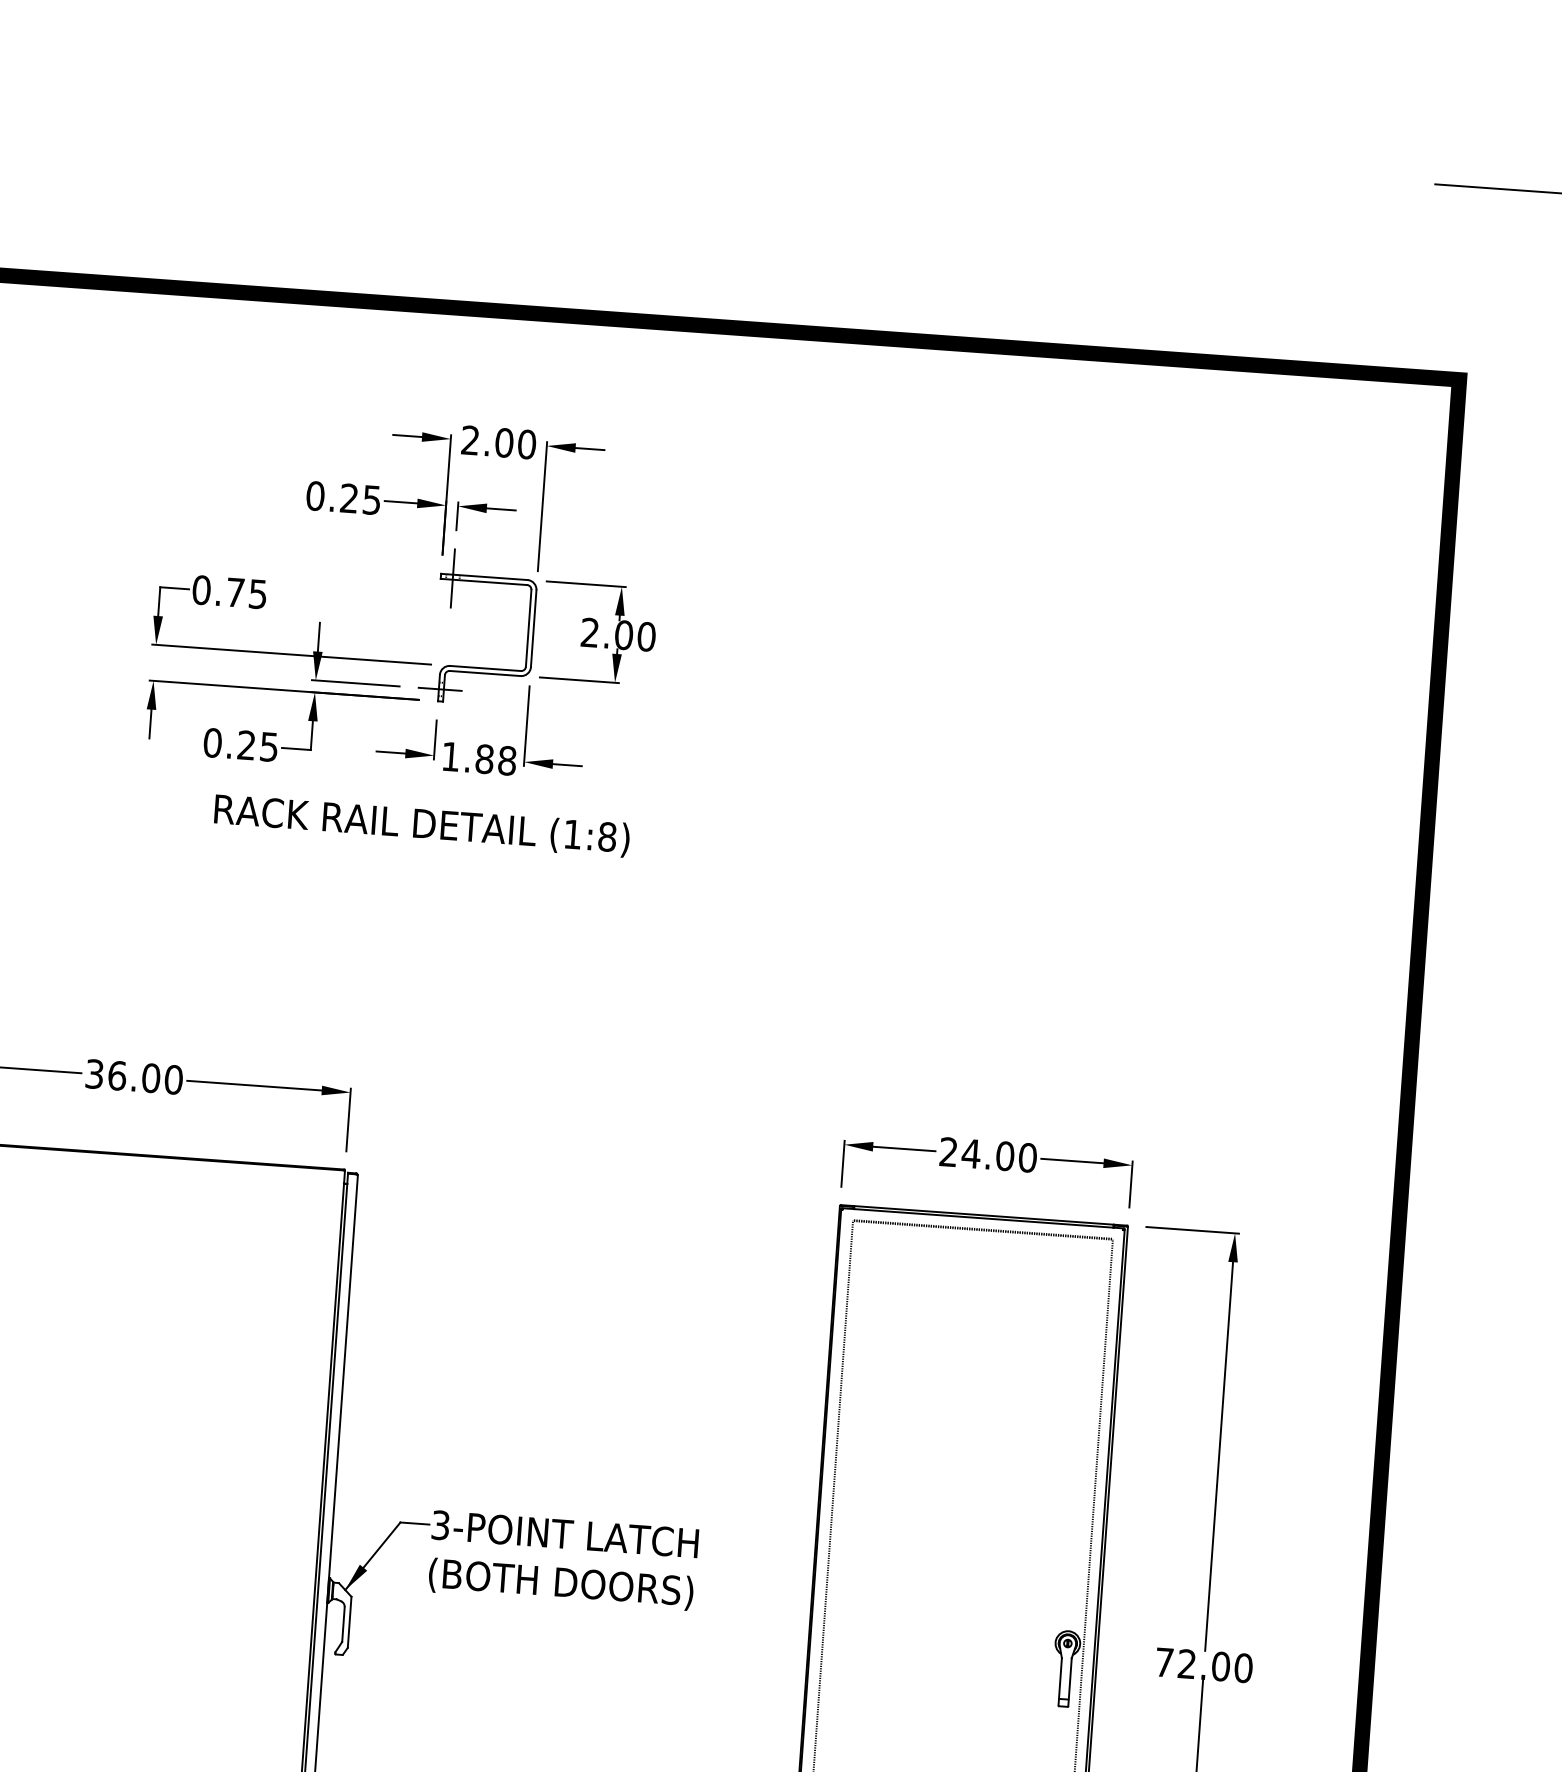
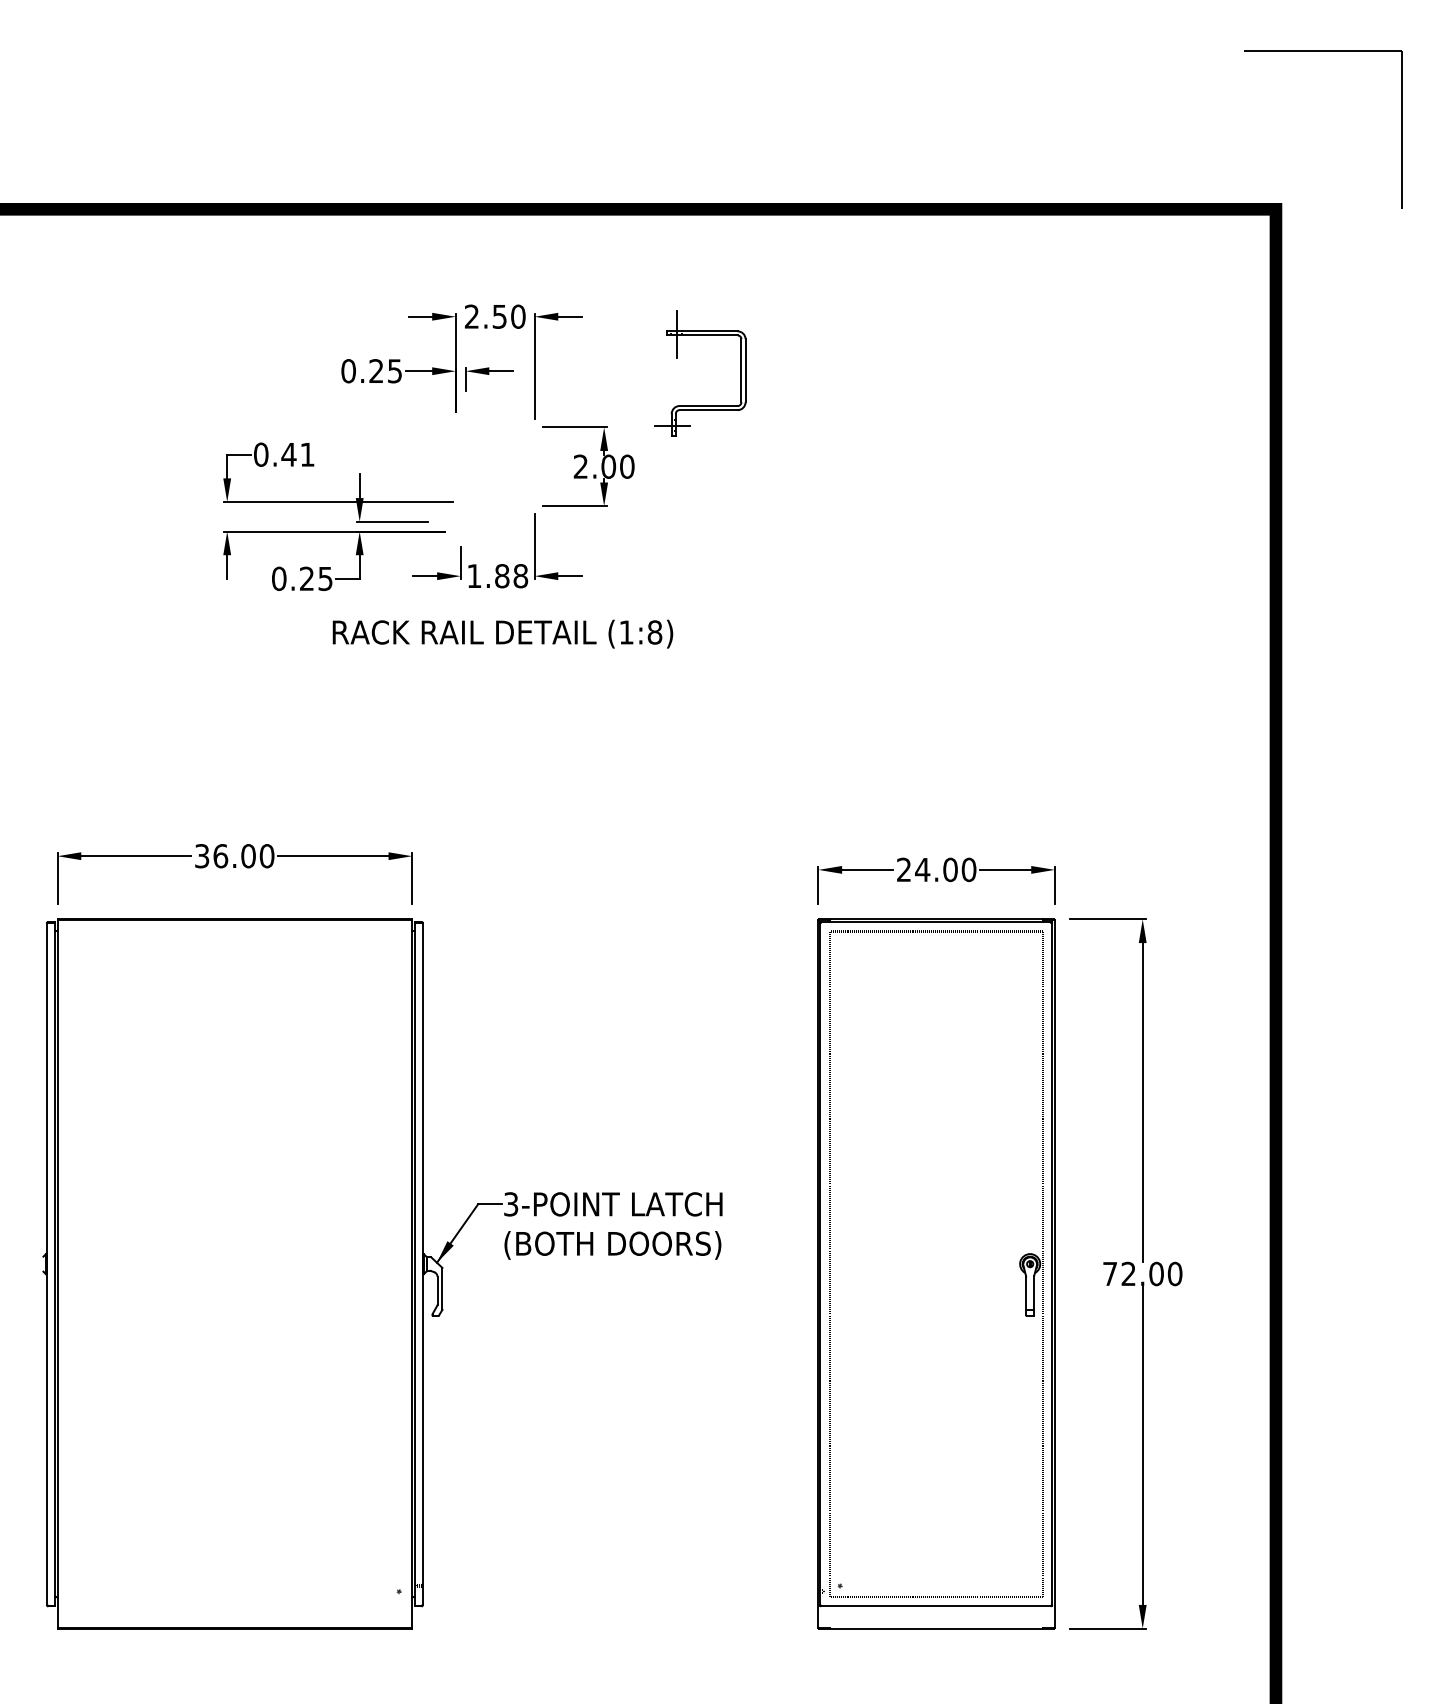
text: (504, 442) -> (499, 316), 2.00 -> 2.50
text: (245, 593) -> (297, 454), 0.75 -> 0.41
part: (451, 607) -> (677, 358), moved
text: (421, 824) -> (502, 633), moved

